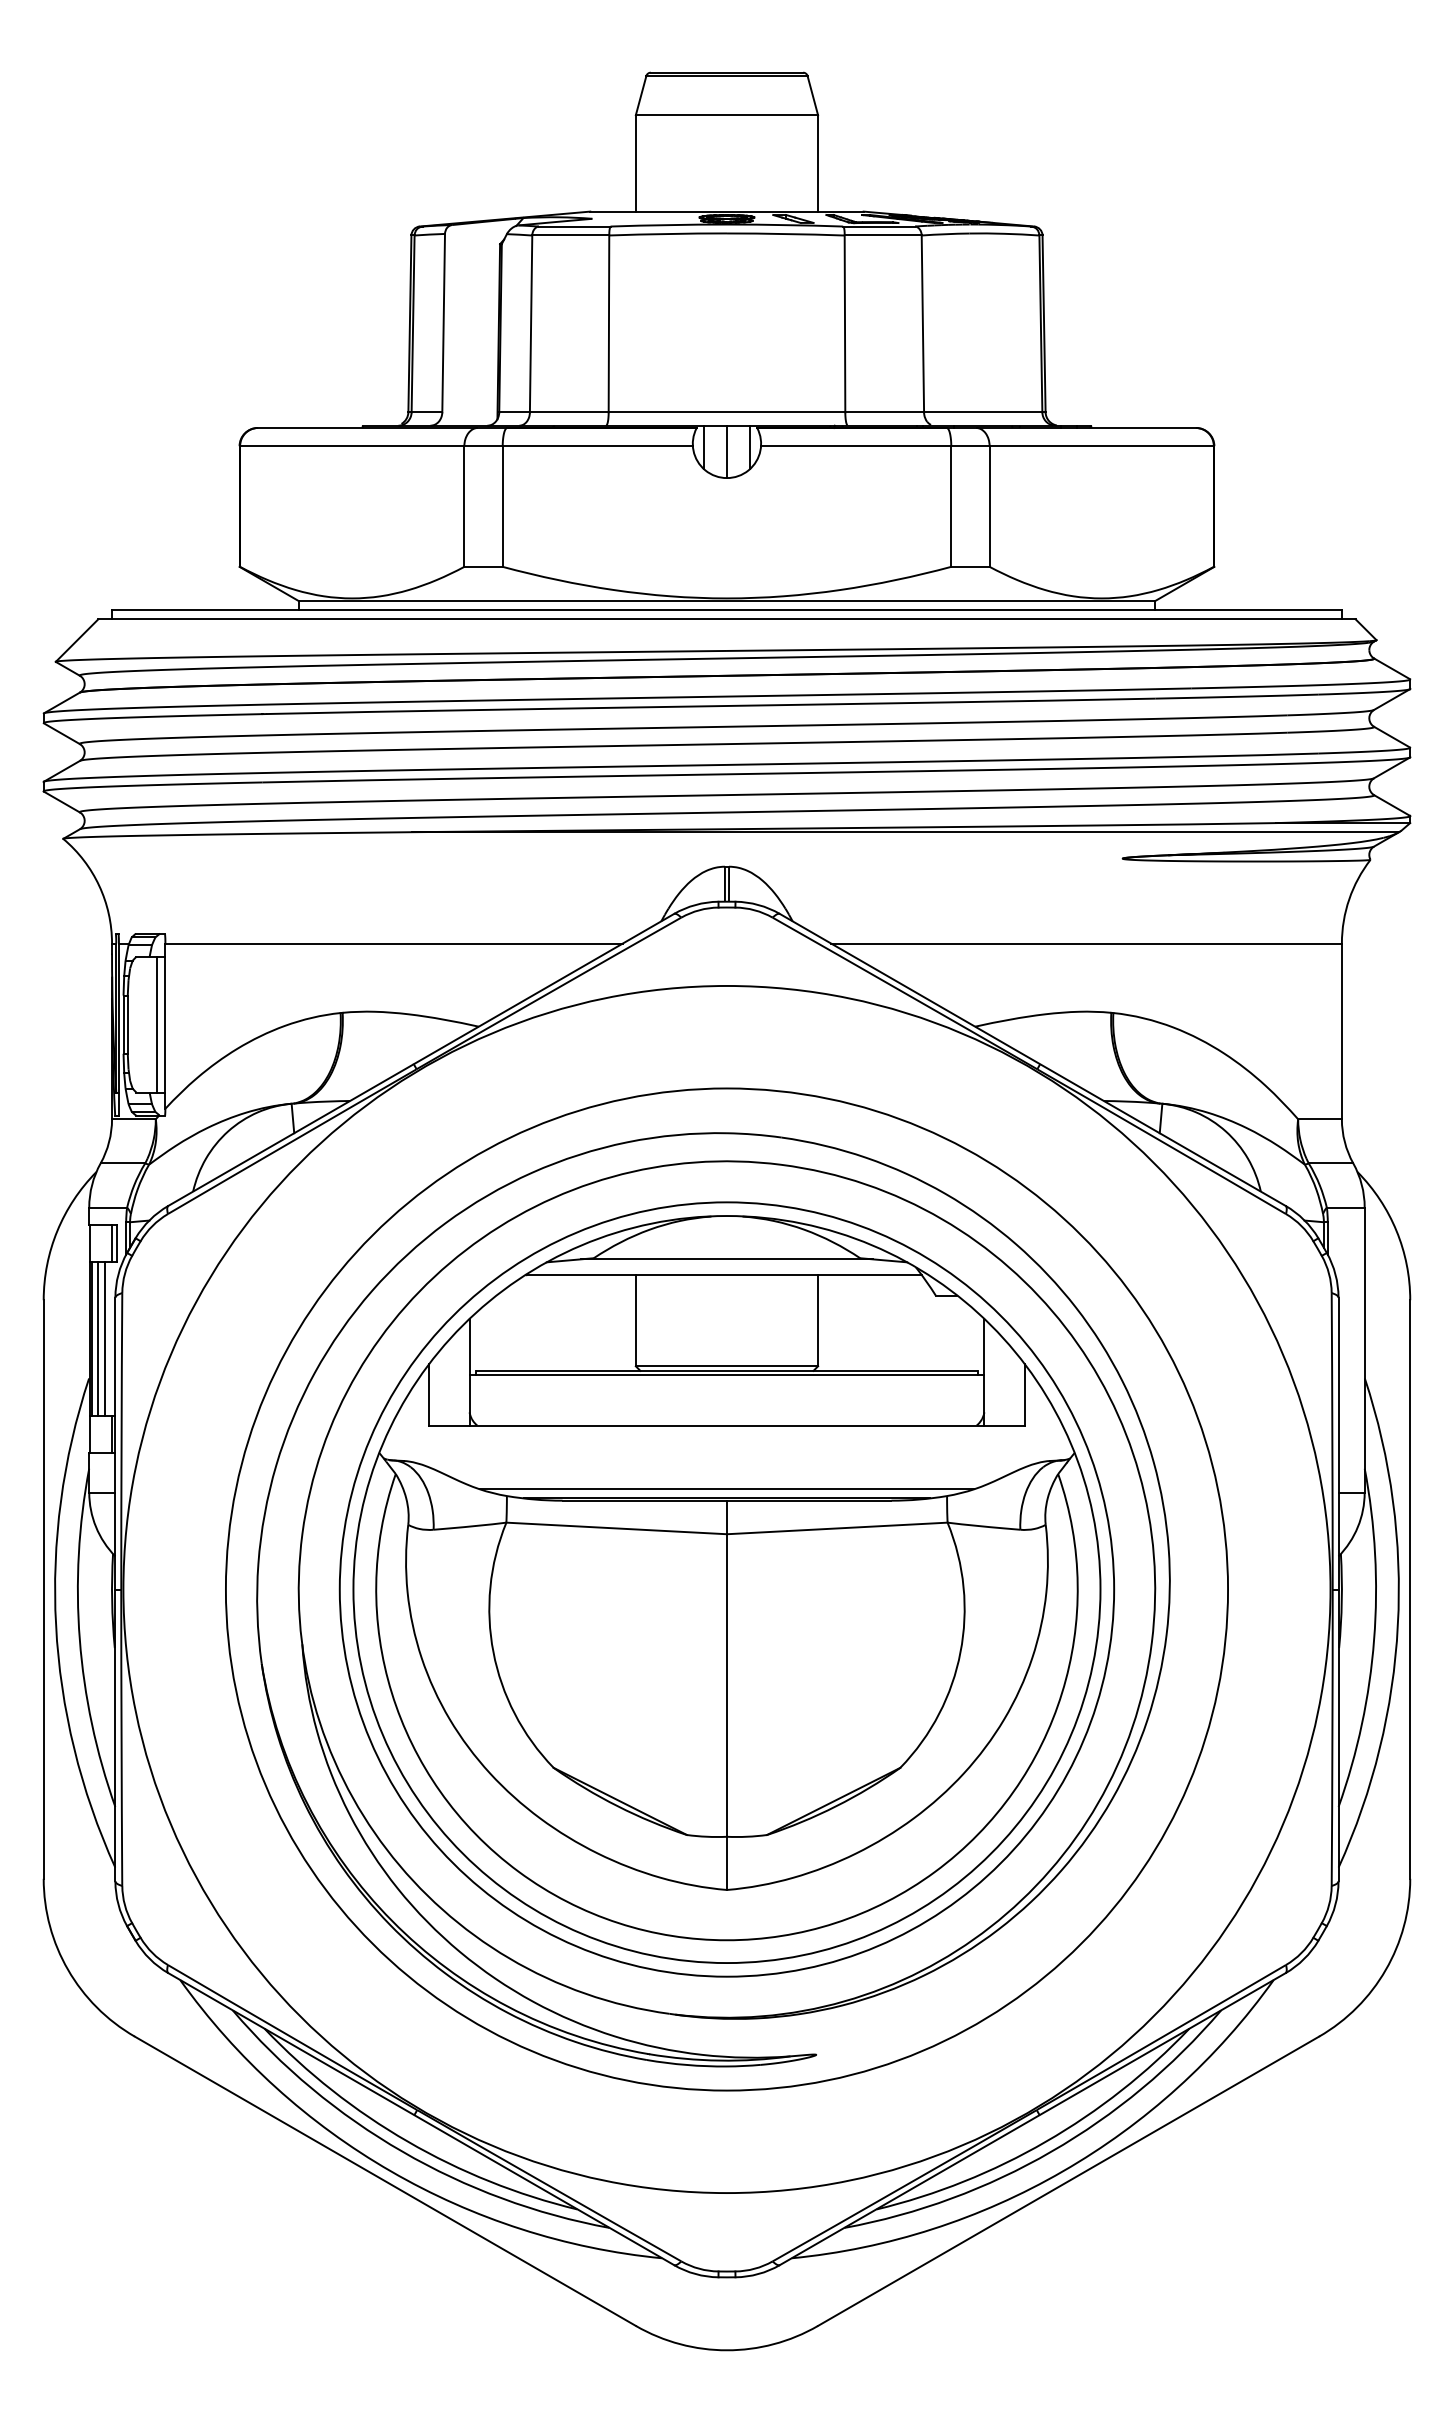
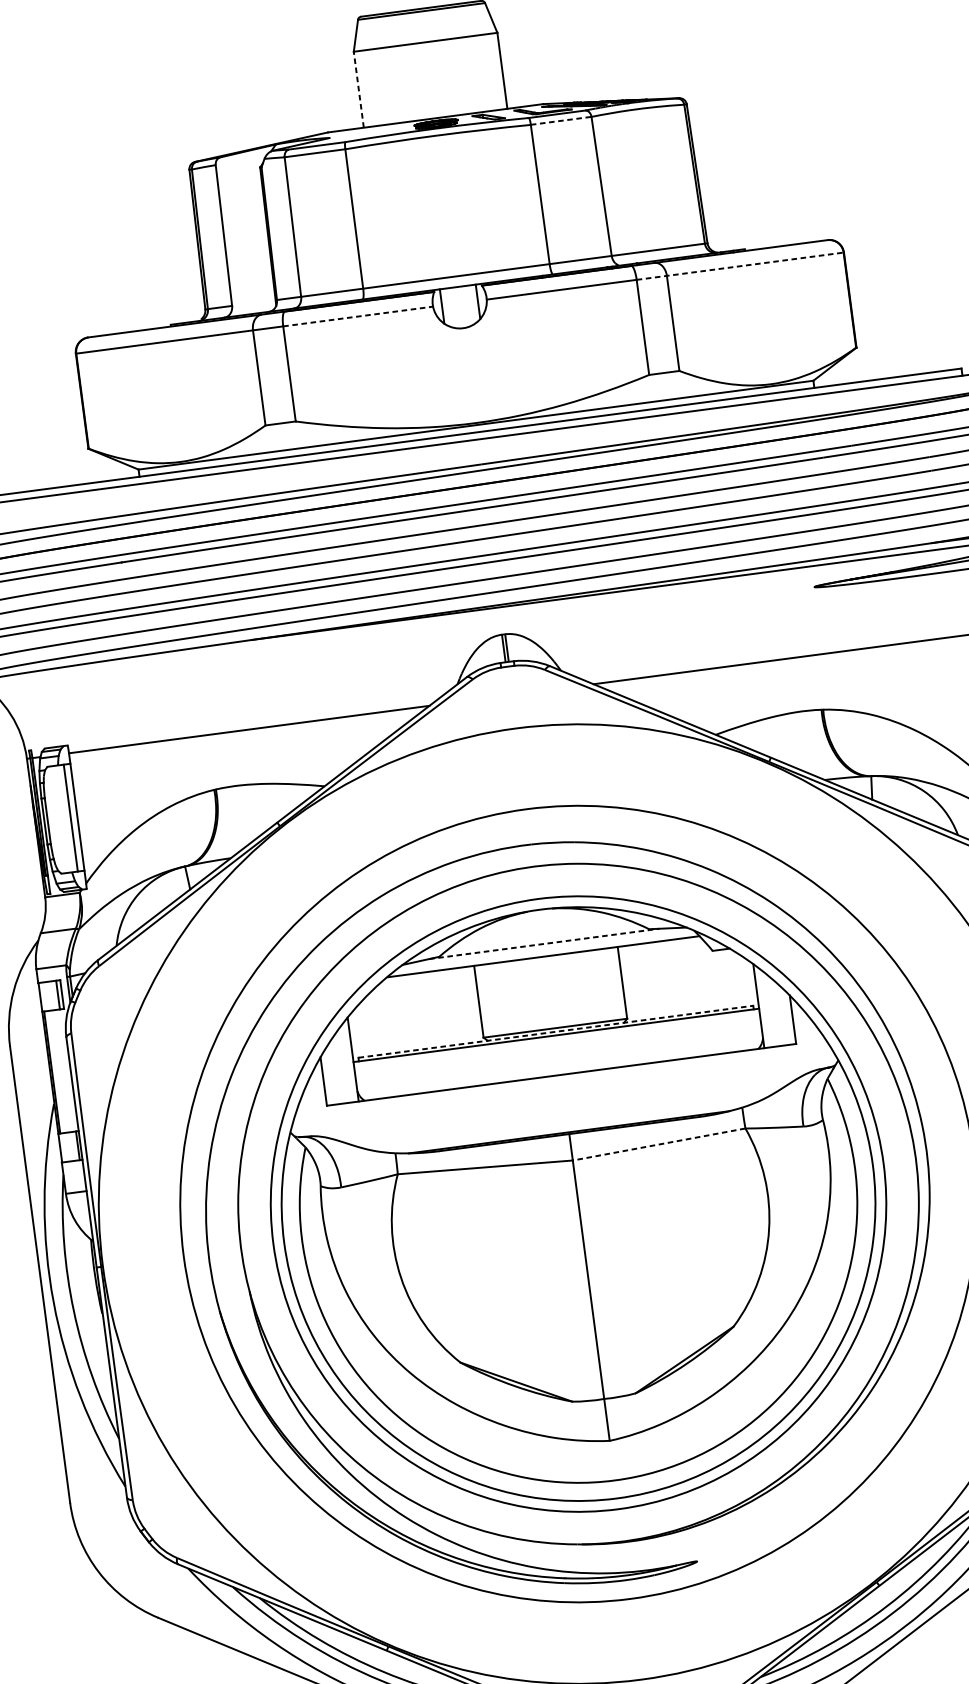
line: (635, 162) -> (358, 89), solid -> dashed
line: (883, 235) -> (561, 120), solid -> dashed
line: (598, 446) -> (358, 316), solid -> dashed
line: (1082, 446) -> (740, 266), solid -> dashed
line: (726, 451) -> (460, 307), removed
line: (727, 1259) -> (544, 943), solid -> dashed
line: (97, 1338) -> (56, 1071), removed
line: (105, 1338) -> (62, 1070), removed
line: (727, 1370) -> (556, 1031), solid -> dashed
line: (727, 1489) -> (568, 1125), removed
line: (836, 1528) -> (658, 1144), solid -> dashed

